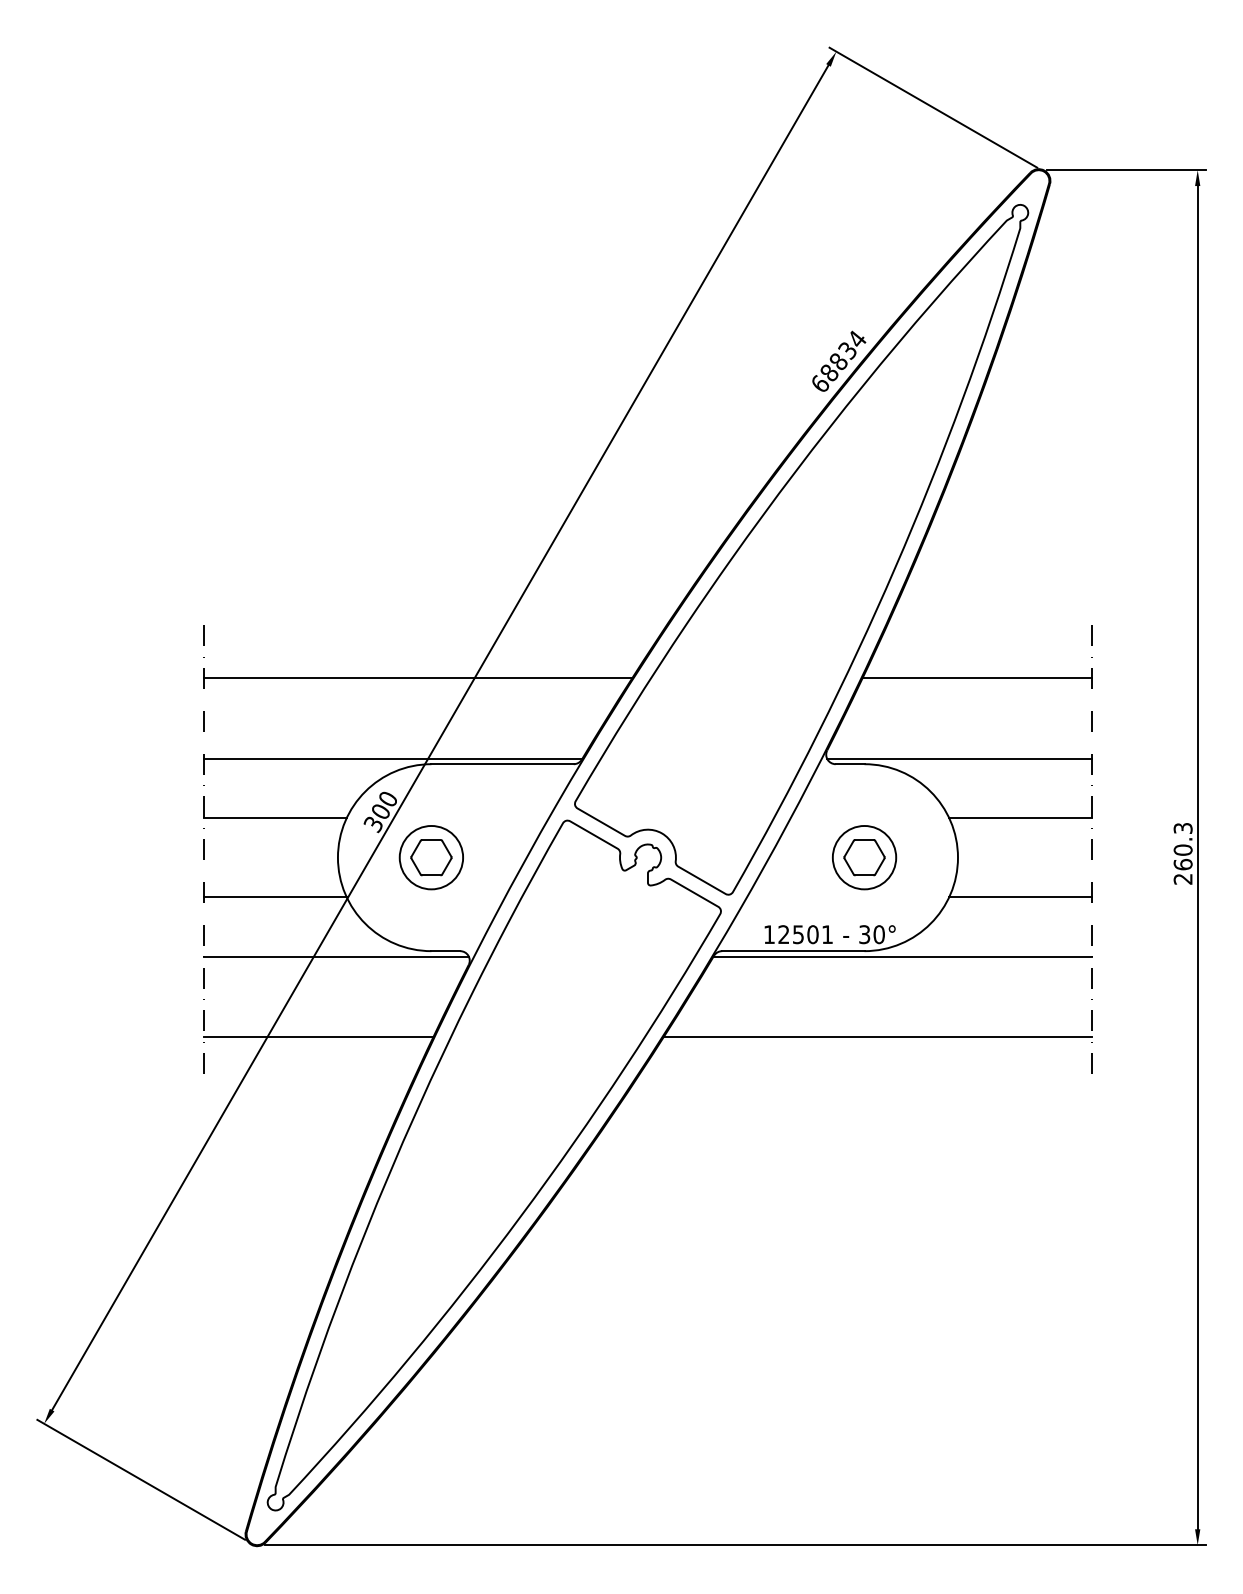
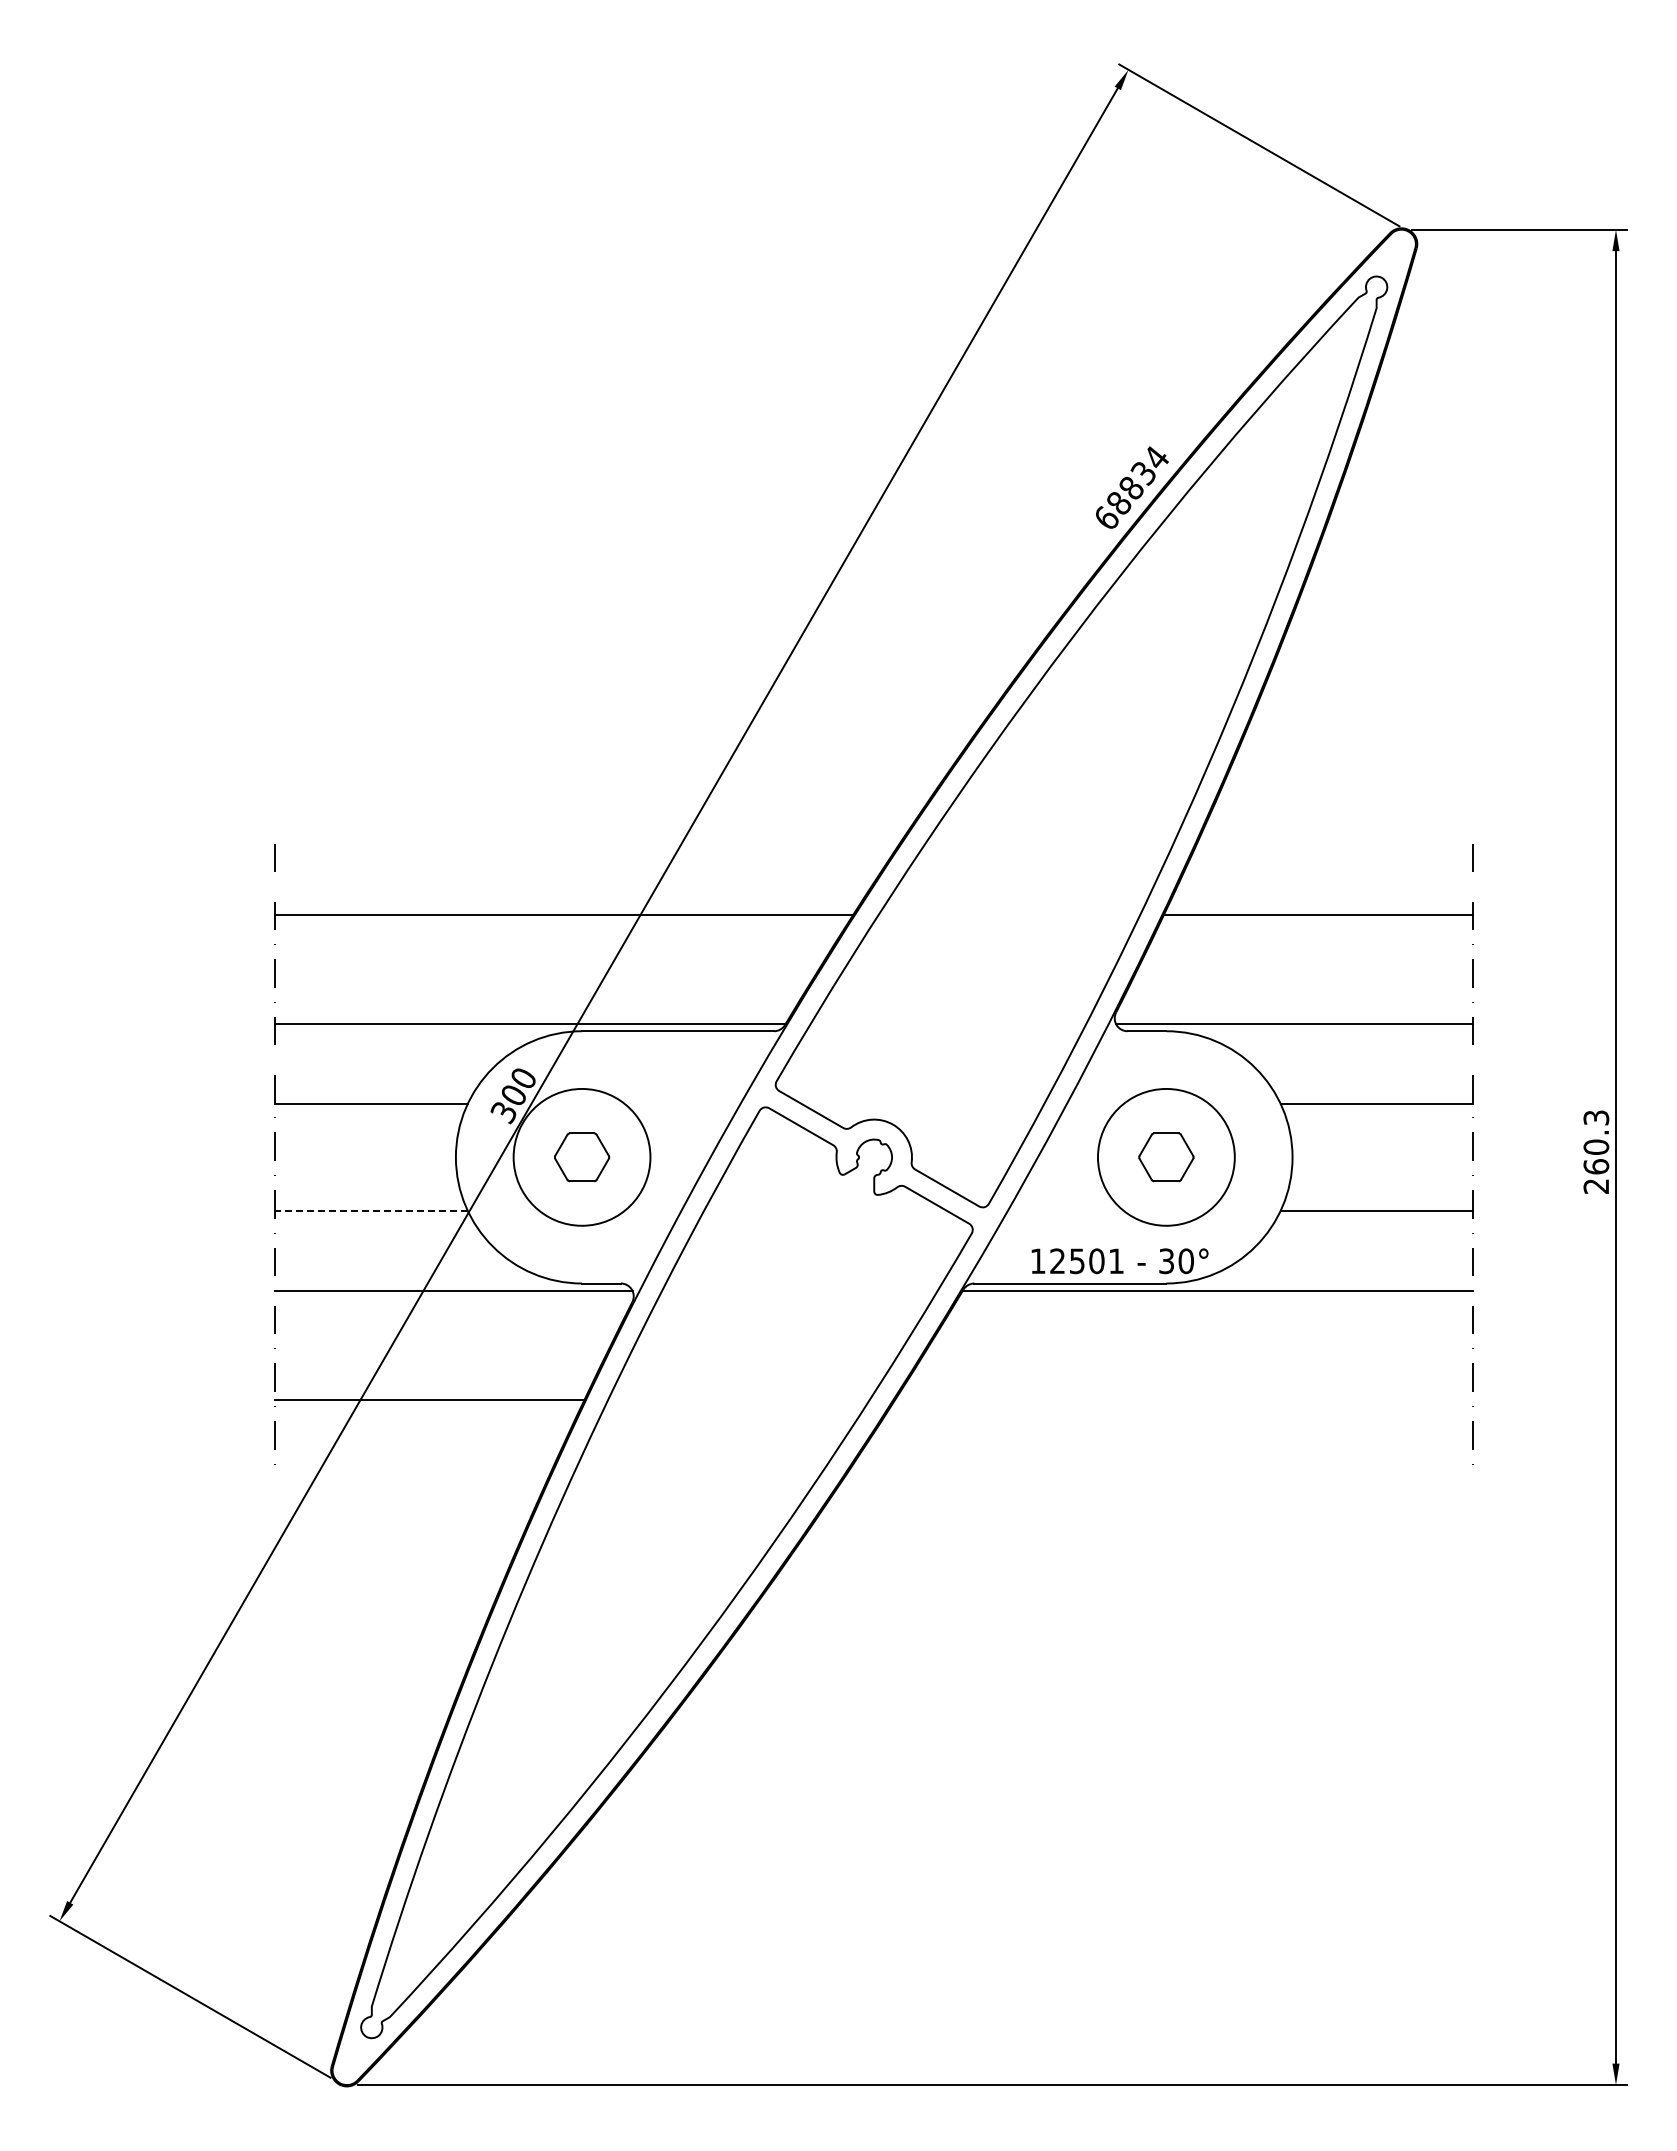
circle: (431, 857) -> (581, 1157), size x1.6
circle: (864, 857) -> (1166, 1157), size x1.6
line: (274, 897) -> (370, 1210), solid -> dashed
line: (877, 1037) -> (1184, 1399), removed

